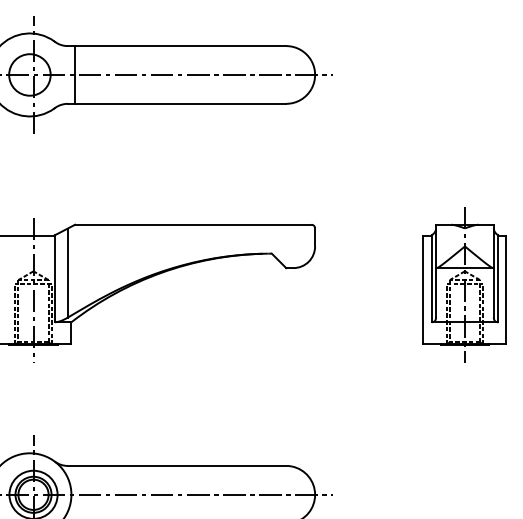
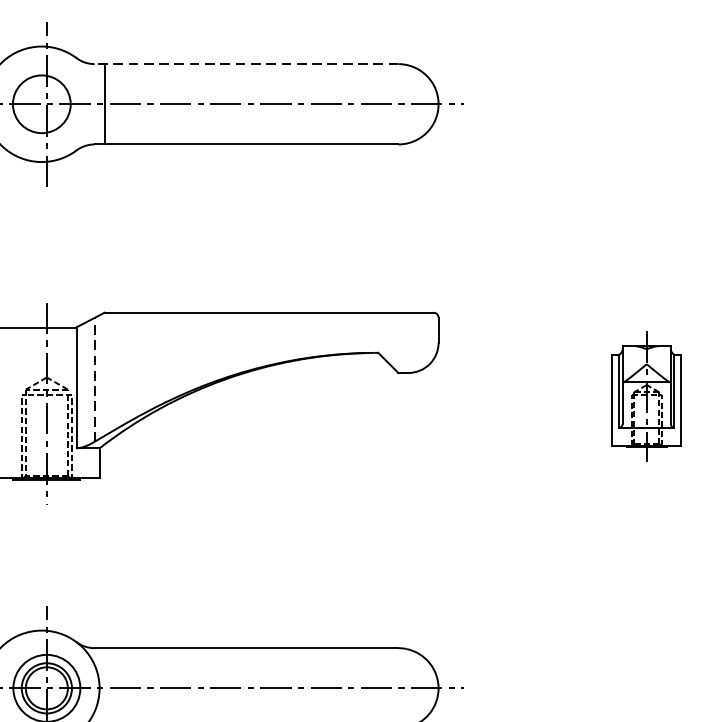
line: (176, 46) -> (245, 64), solid -> dashed
line: (67, 273) -> (94, 380), solid -> dashed
part: (464, 284) -> (646, 395), size x0.6

